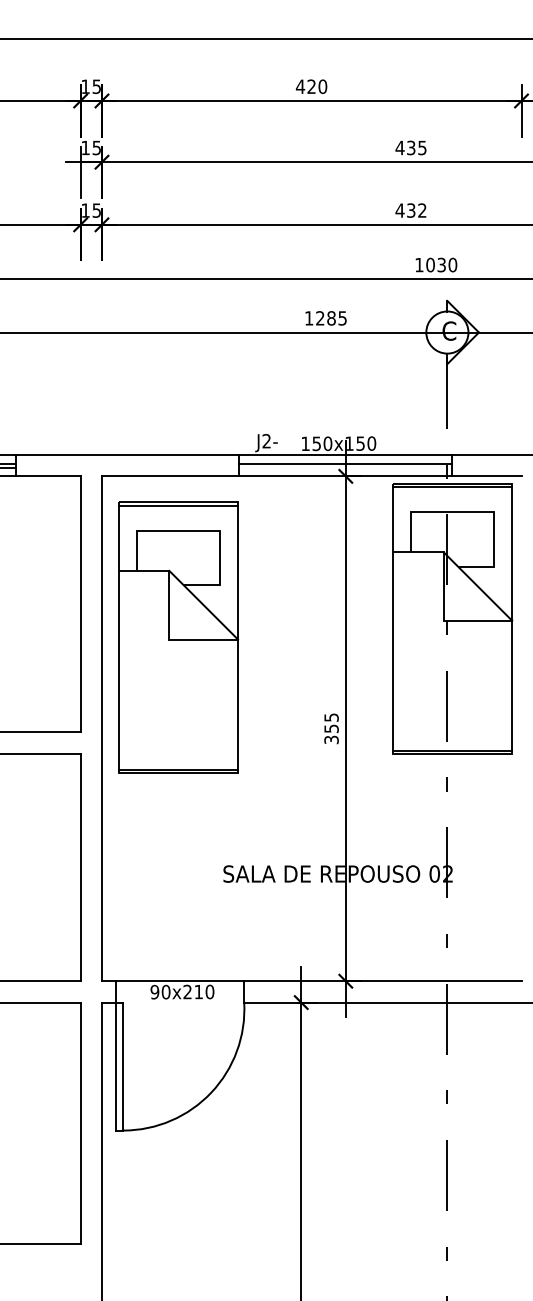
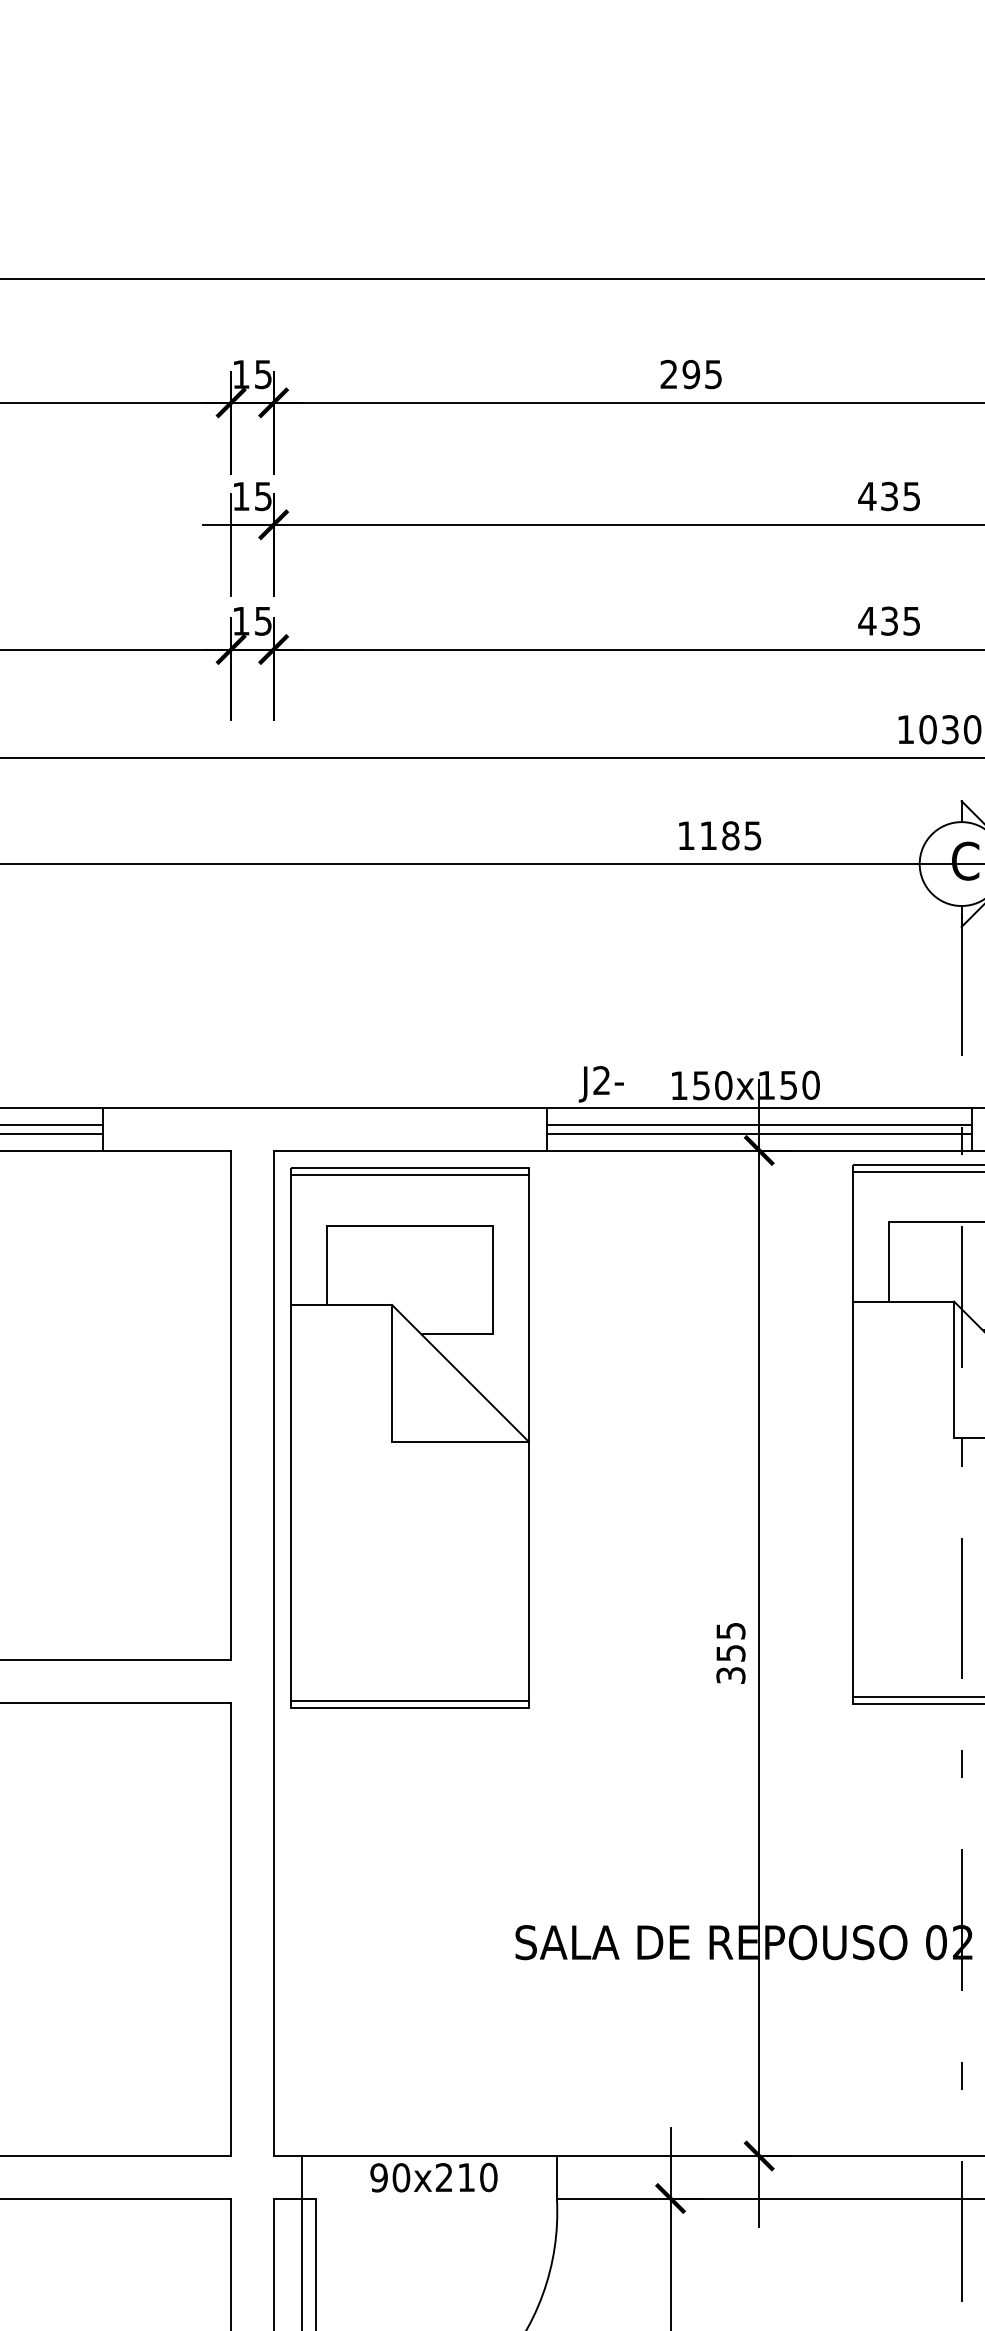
text: (311, 86) -> (690, 373), 420 -> 295
text: (422, 210) -> (912, 620), 432 -> 435
text: (320, 318) -> (708, 836), 1285 -> 1185
line: (345, 467) -> (758, 1132), added
part: (178, 637) -> (410, 1437), moved

